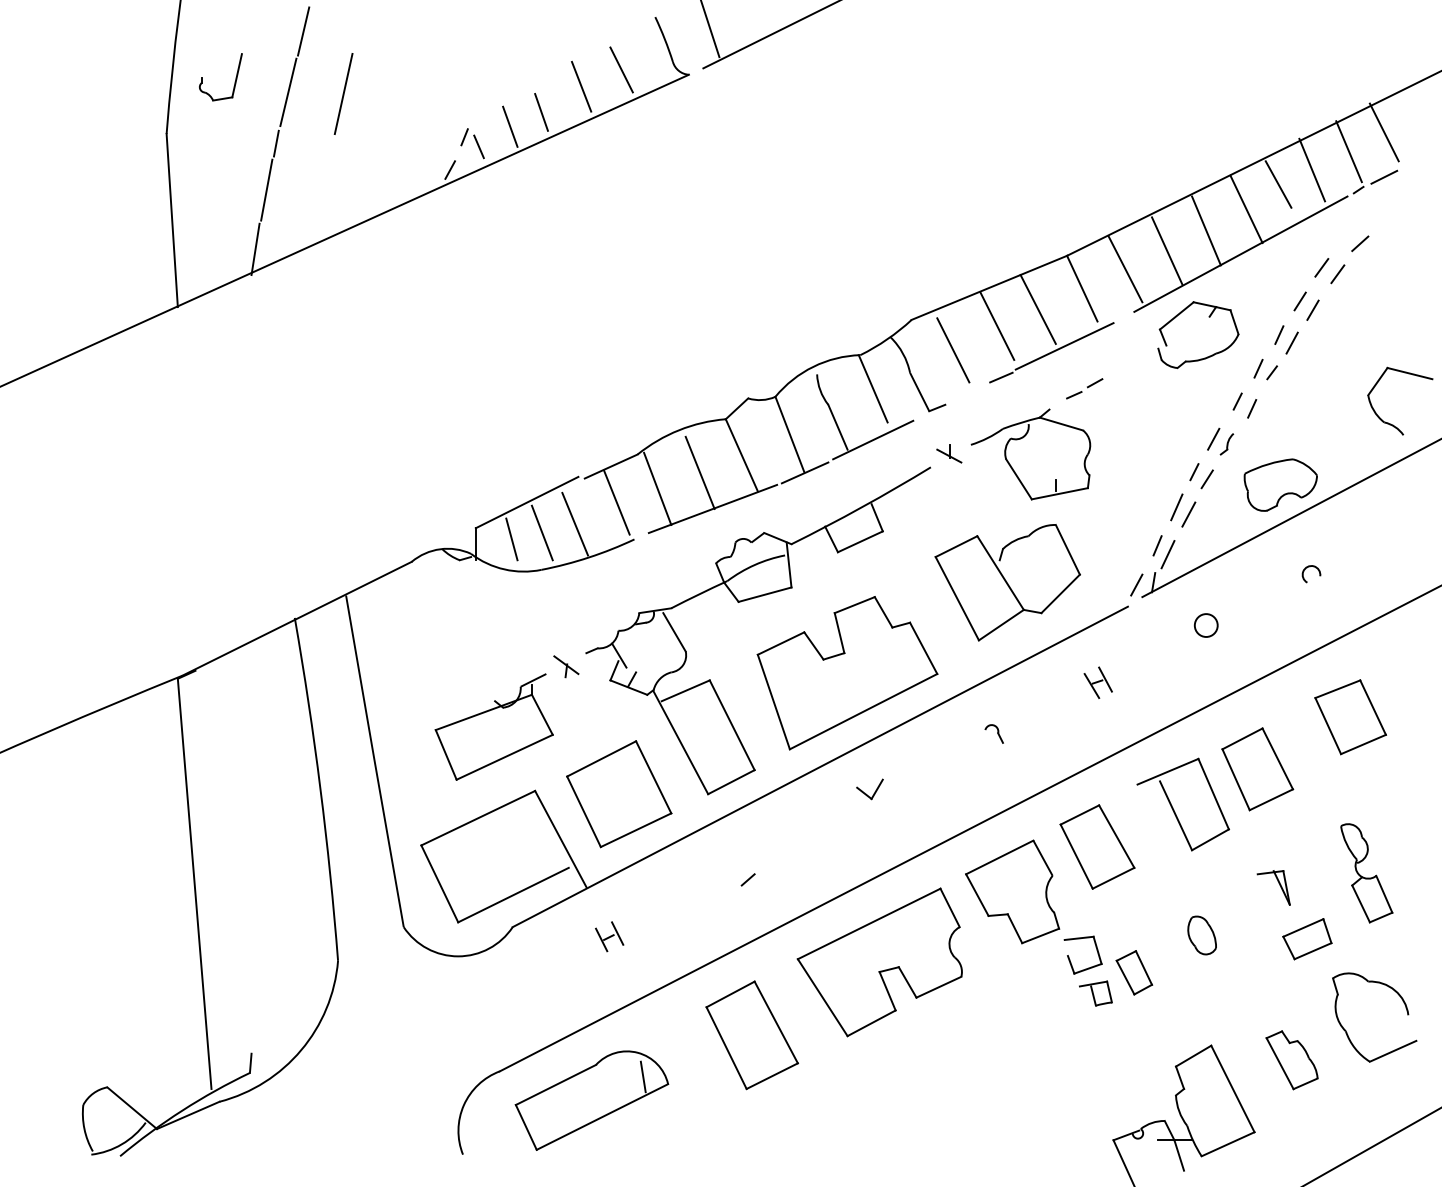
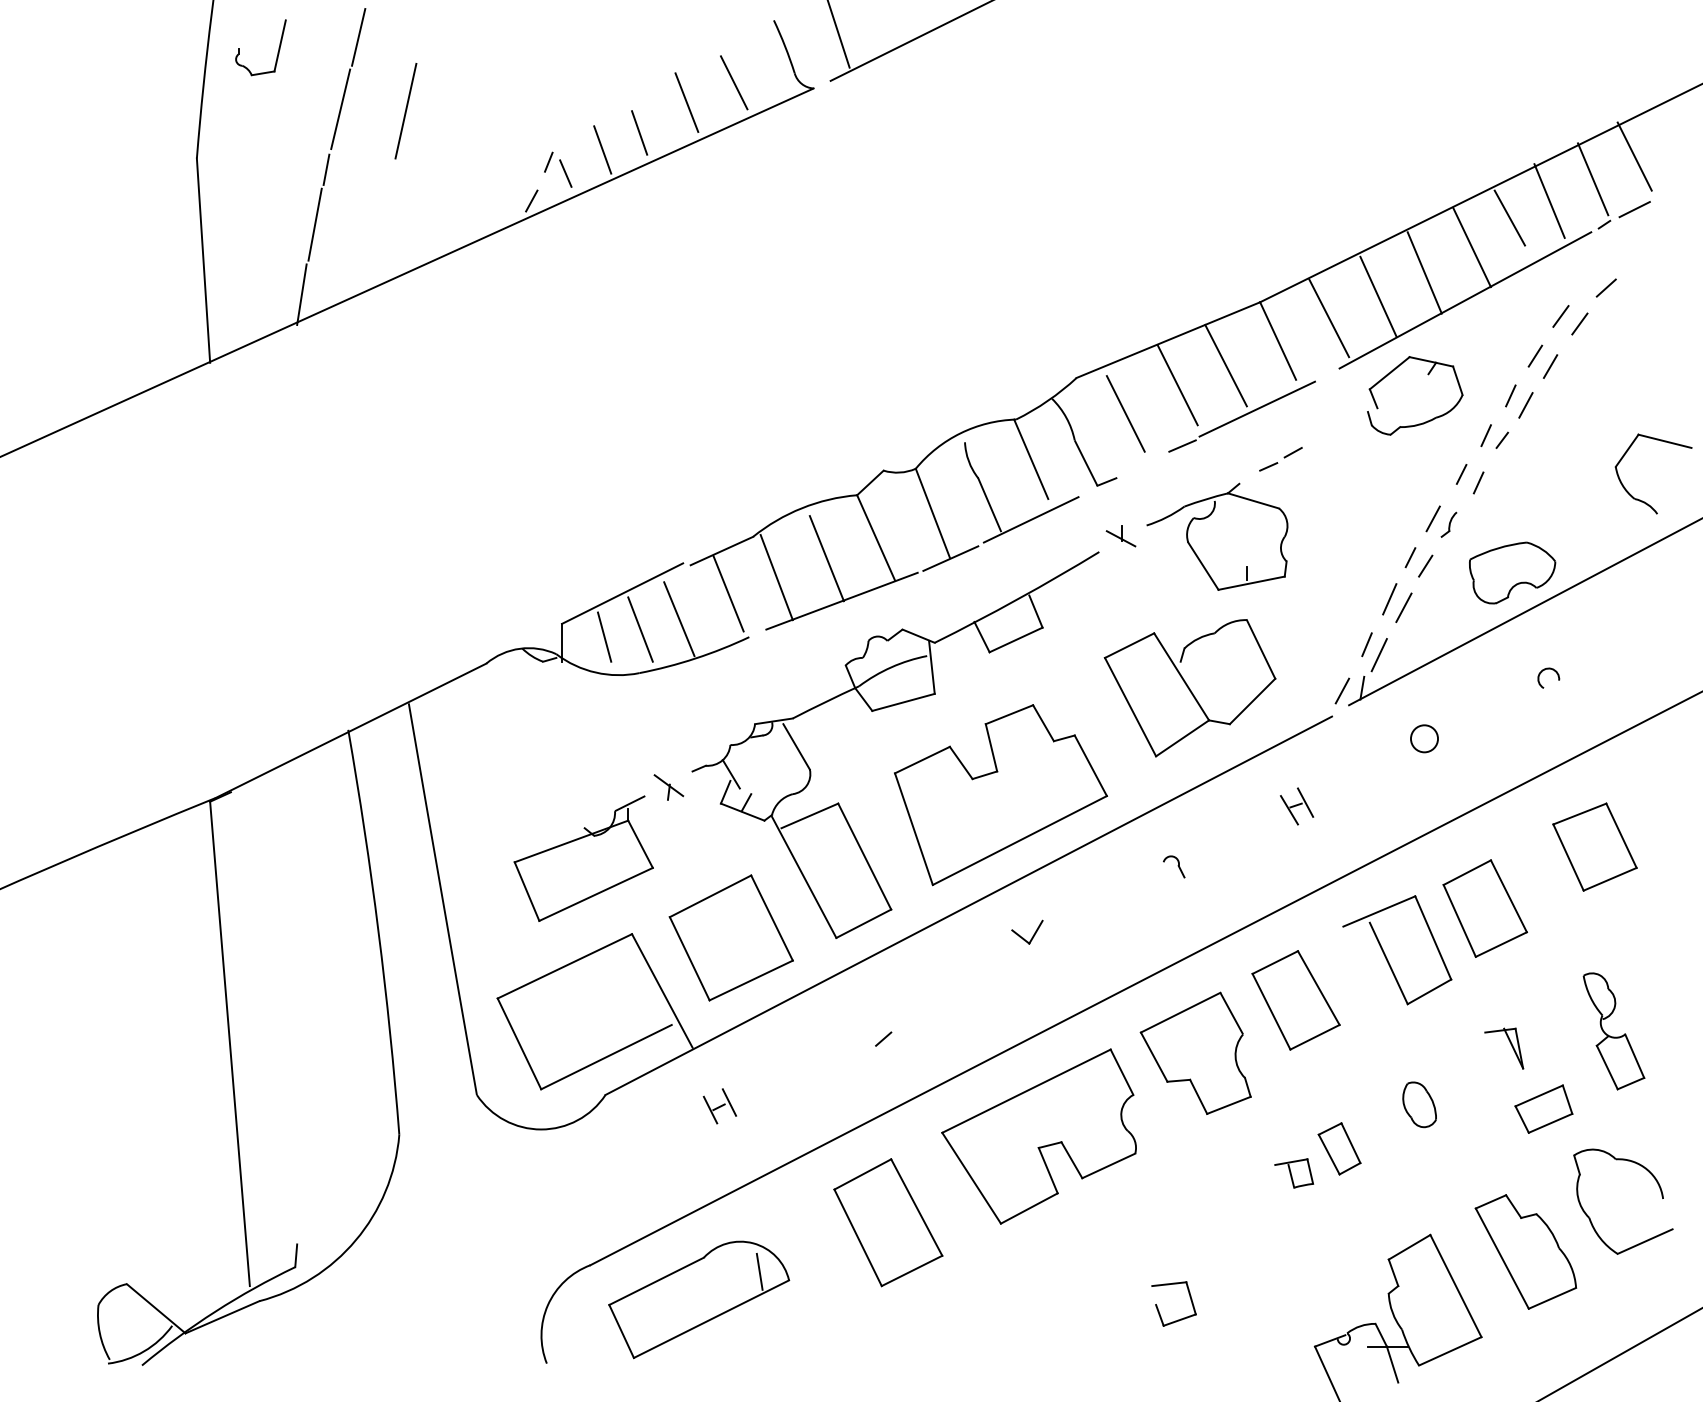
part: (234, 81) -> (277, 52), moved
part: (1070, 959) -> (1159, 1309), moved
part: (1291, 1060) -> (1525, 1252), size x1.67

